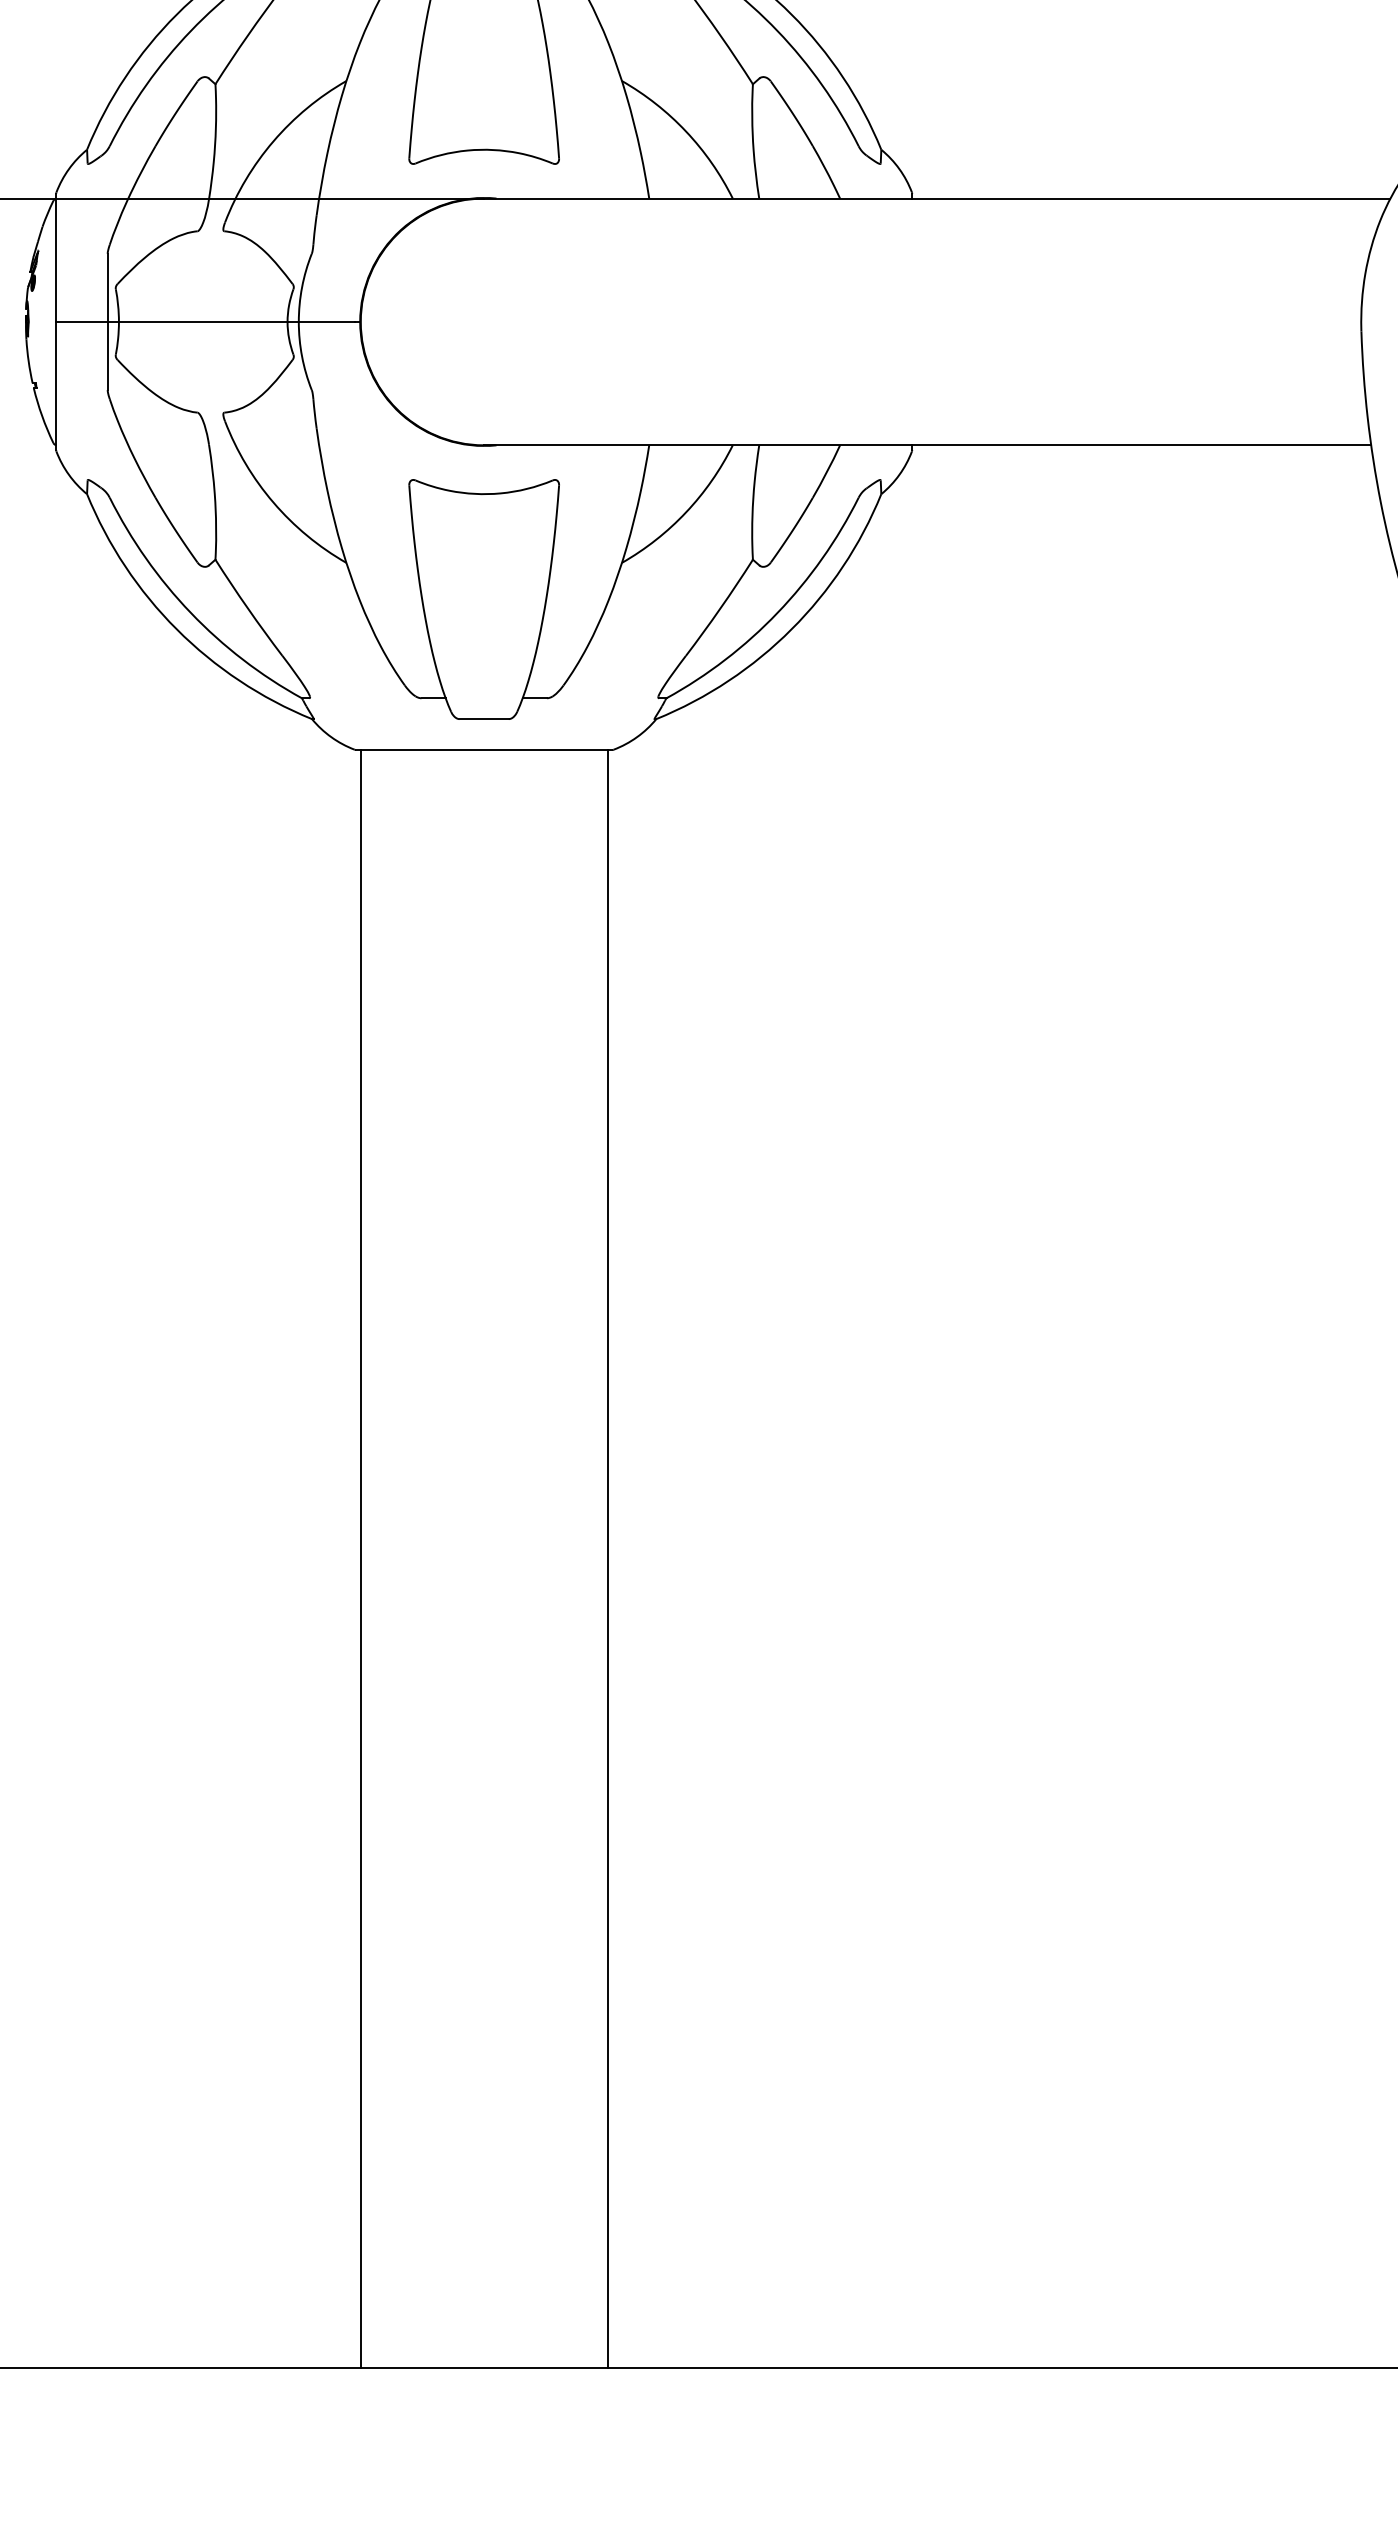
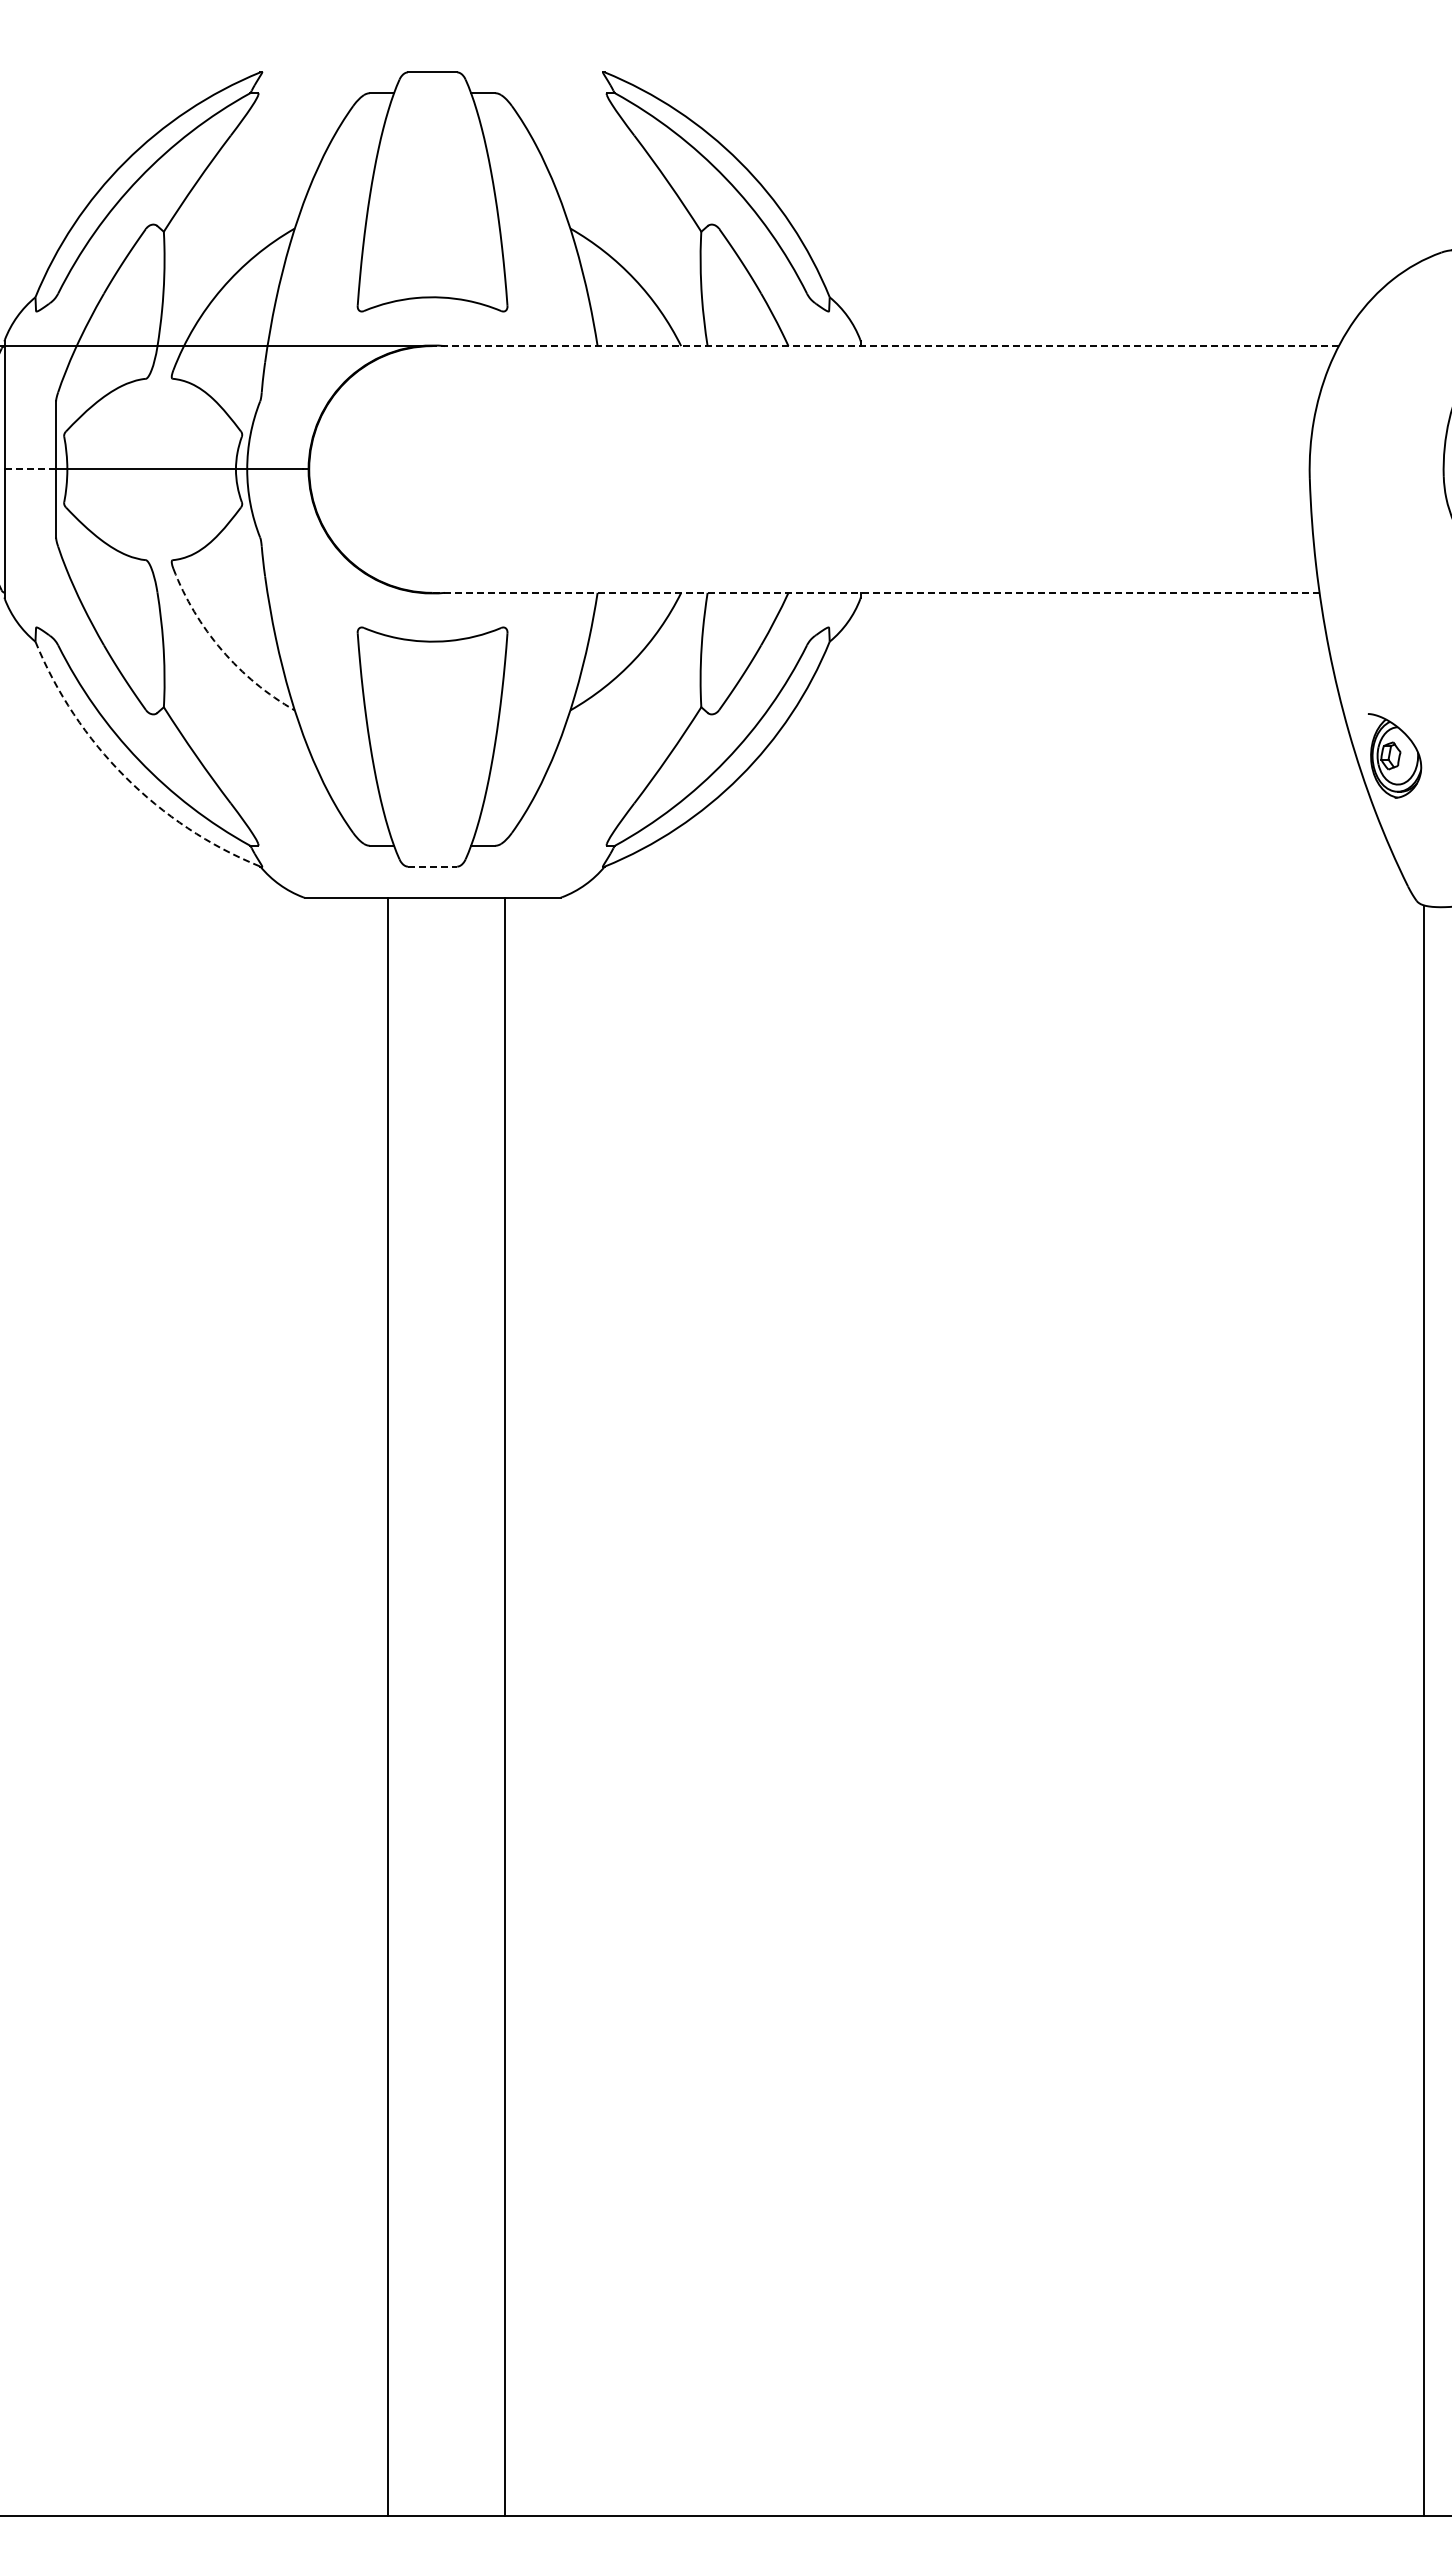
line: (937, 198) -> (885, 346), solid -> dashed
line: (82, 321) -> (30, 469), solid -> dashed
line: (928, 444) -> (876, 592), solid -> dashed
arc: (273, 502) -> (221, 650), solid -> dashed
arc: (177, 628) -> (125, 776), solid -> dashed
line: (484, 718) -> (432, 866), solid -> dashed
line: (361, 1558) -> (388, 1706), moved
line: (607, 1558) -> (504, 1706), moved

